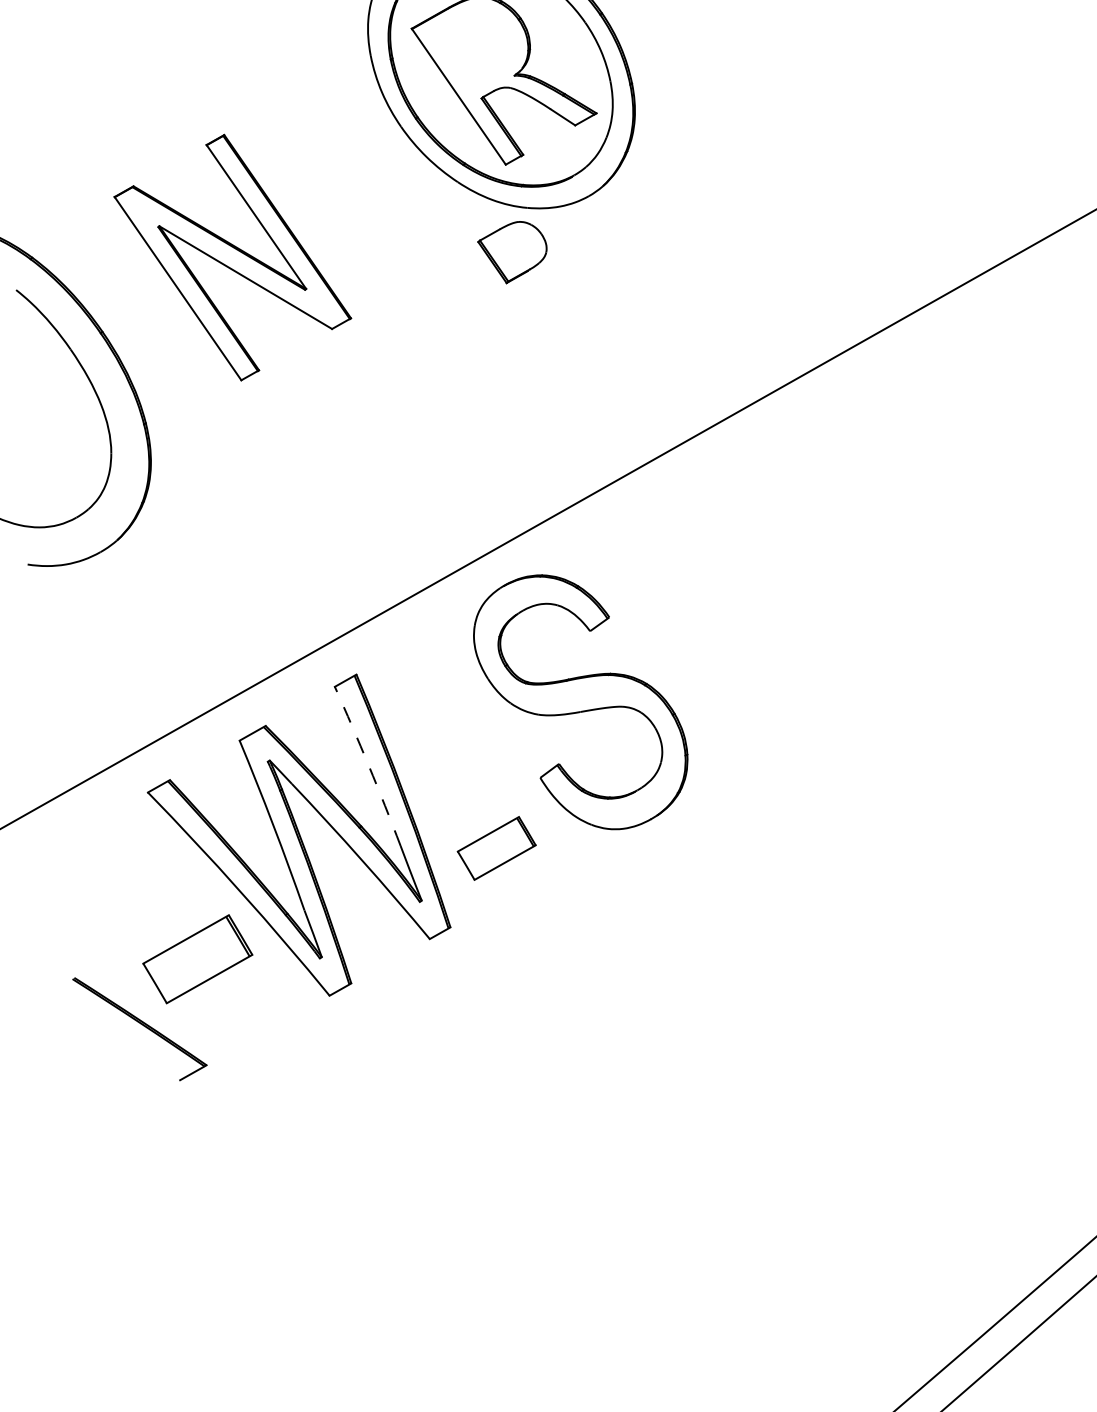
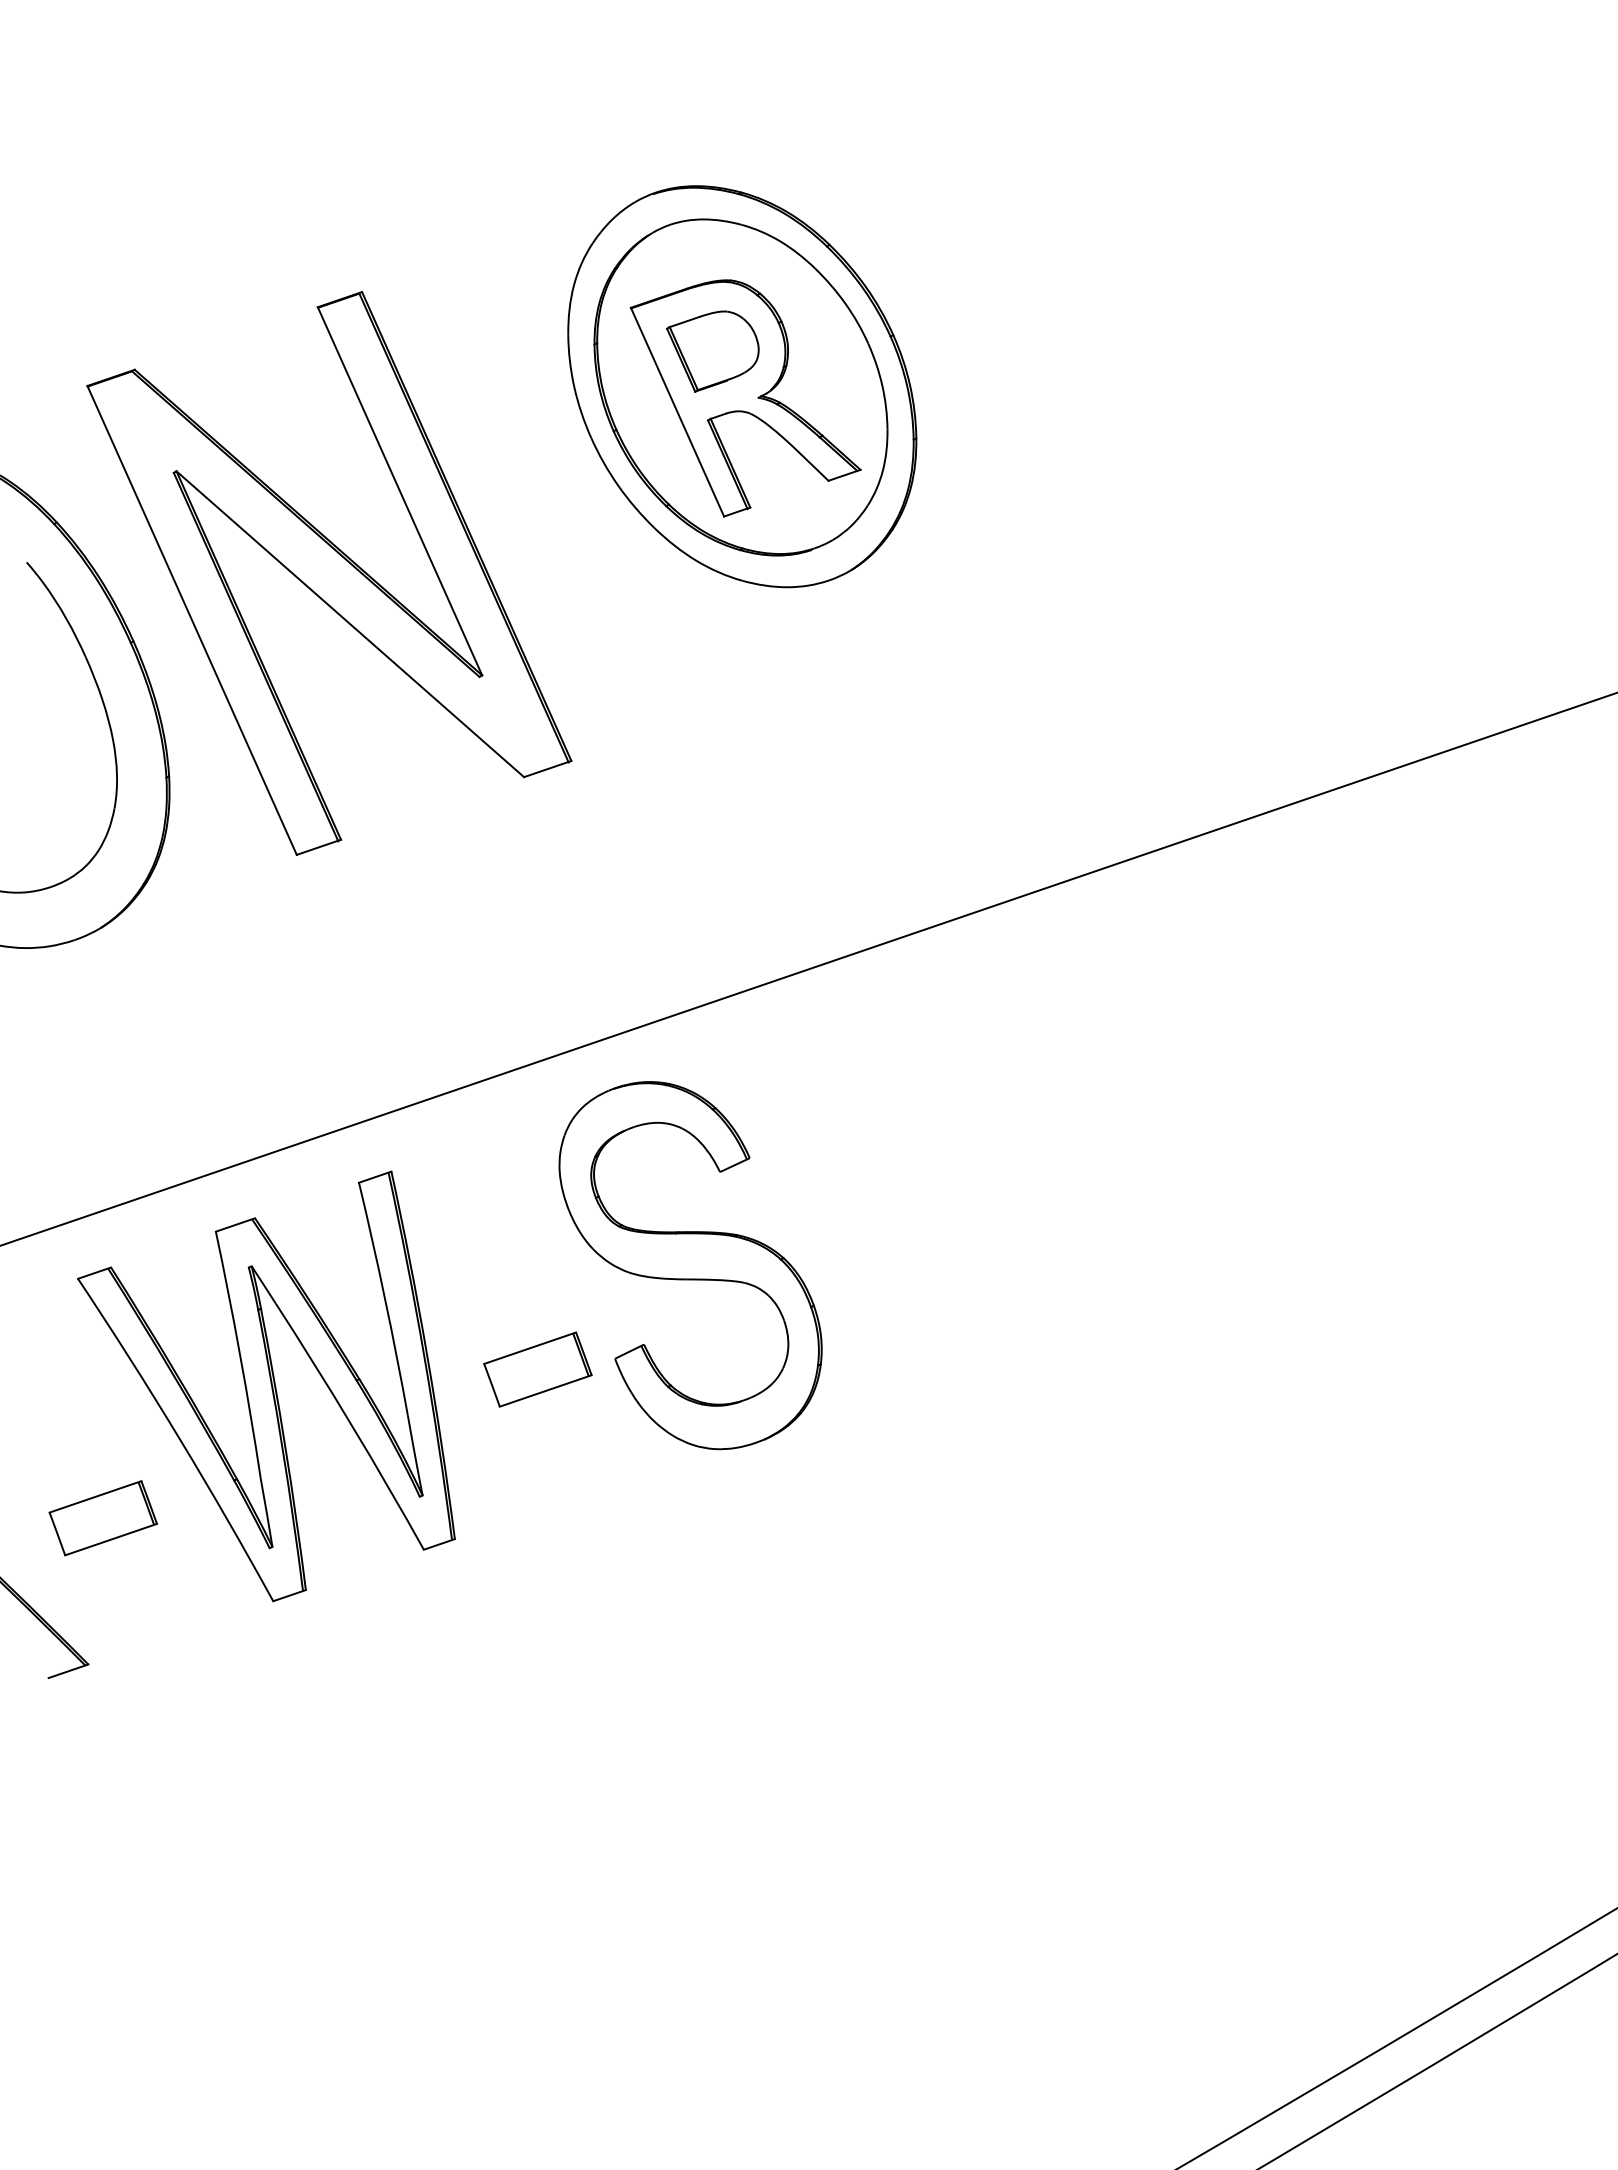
part: (513, 252) -> (712, 351), moved
part: (232, 257) -> (329, 573), size x1.67
arc: (369, 765) -> (385, 1298), dashed -> solid
part: (496, 848) -> (537, 1369), moved
part: (197, 959) -> (102, 1518), size x0.71

